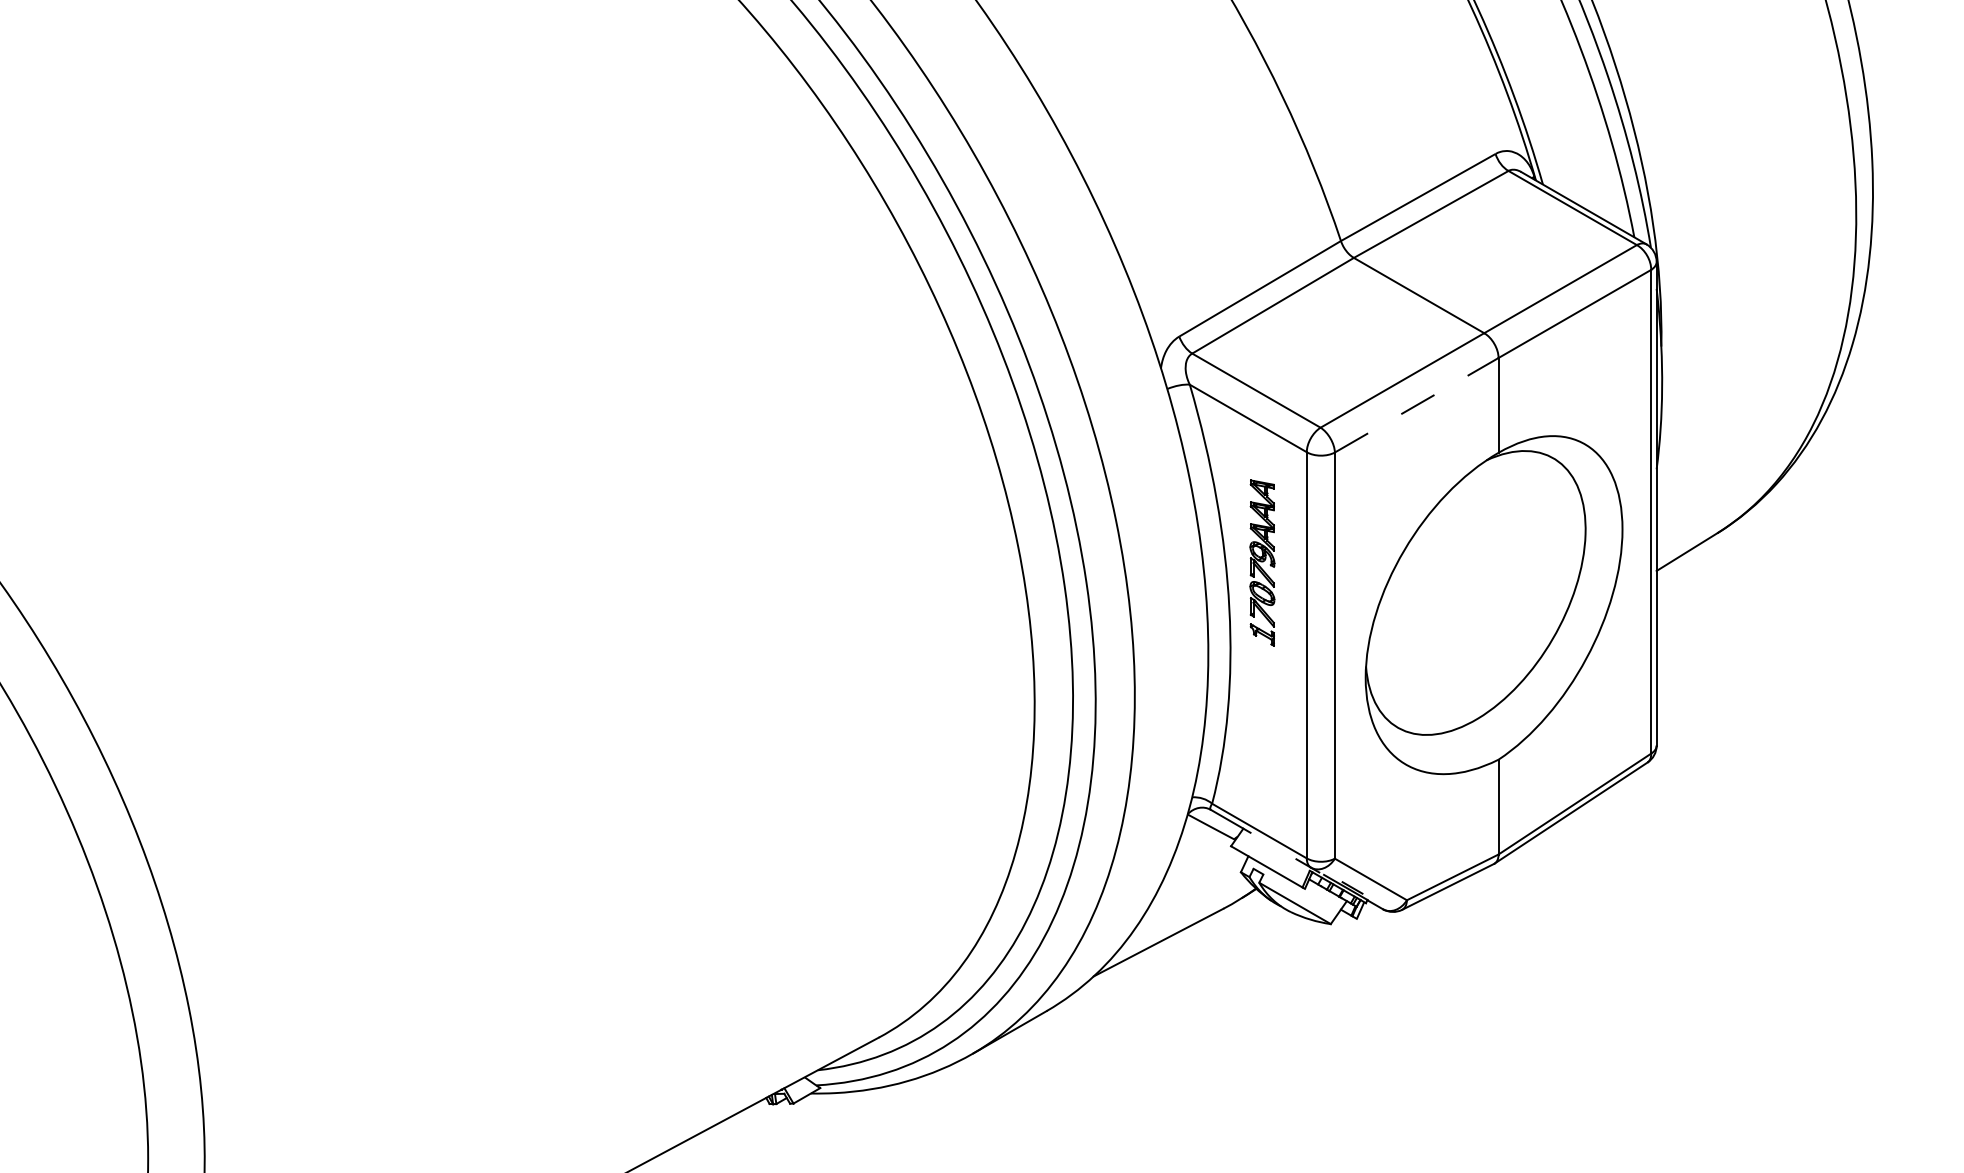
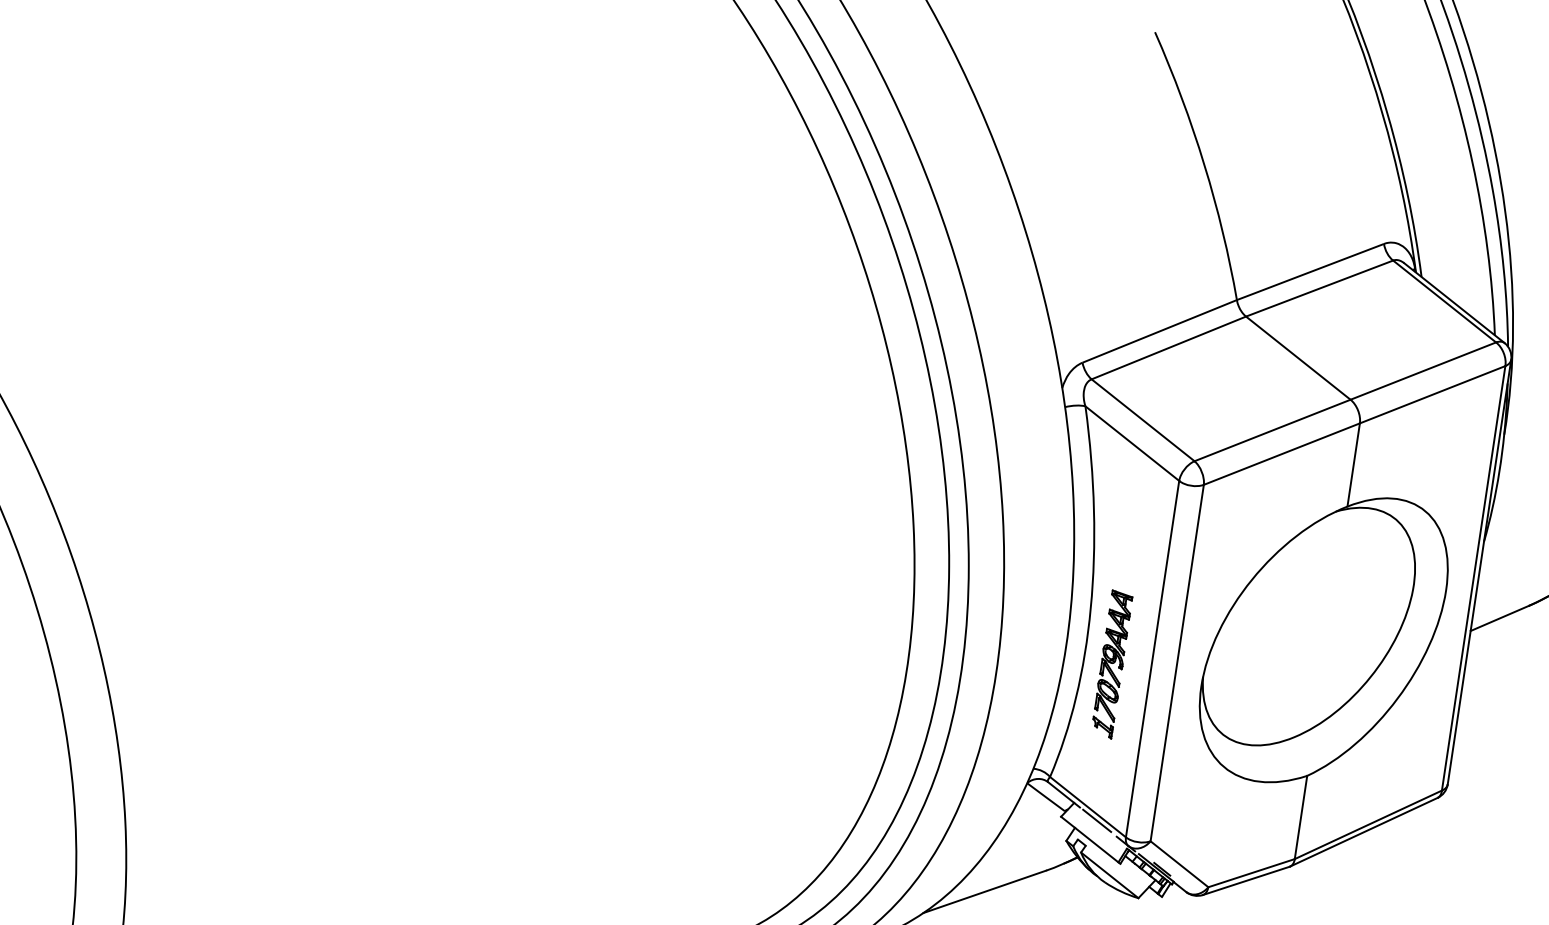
line: (1416, 405) -> (1281, 454), dashed -> solid
part: (1262, 562) -> (1112, 664), moved
line: (1271, 844) -> (1096, 820), added

